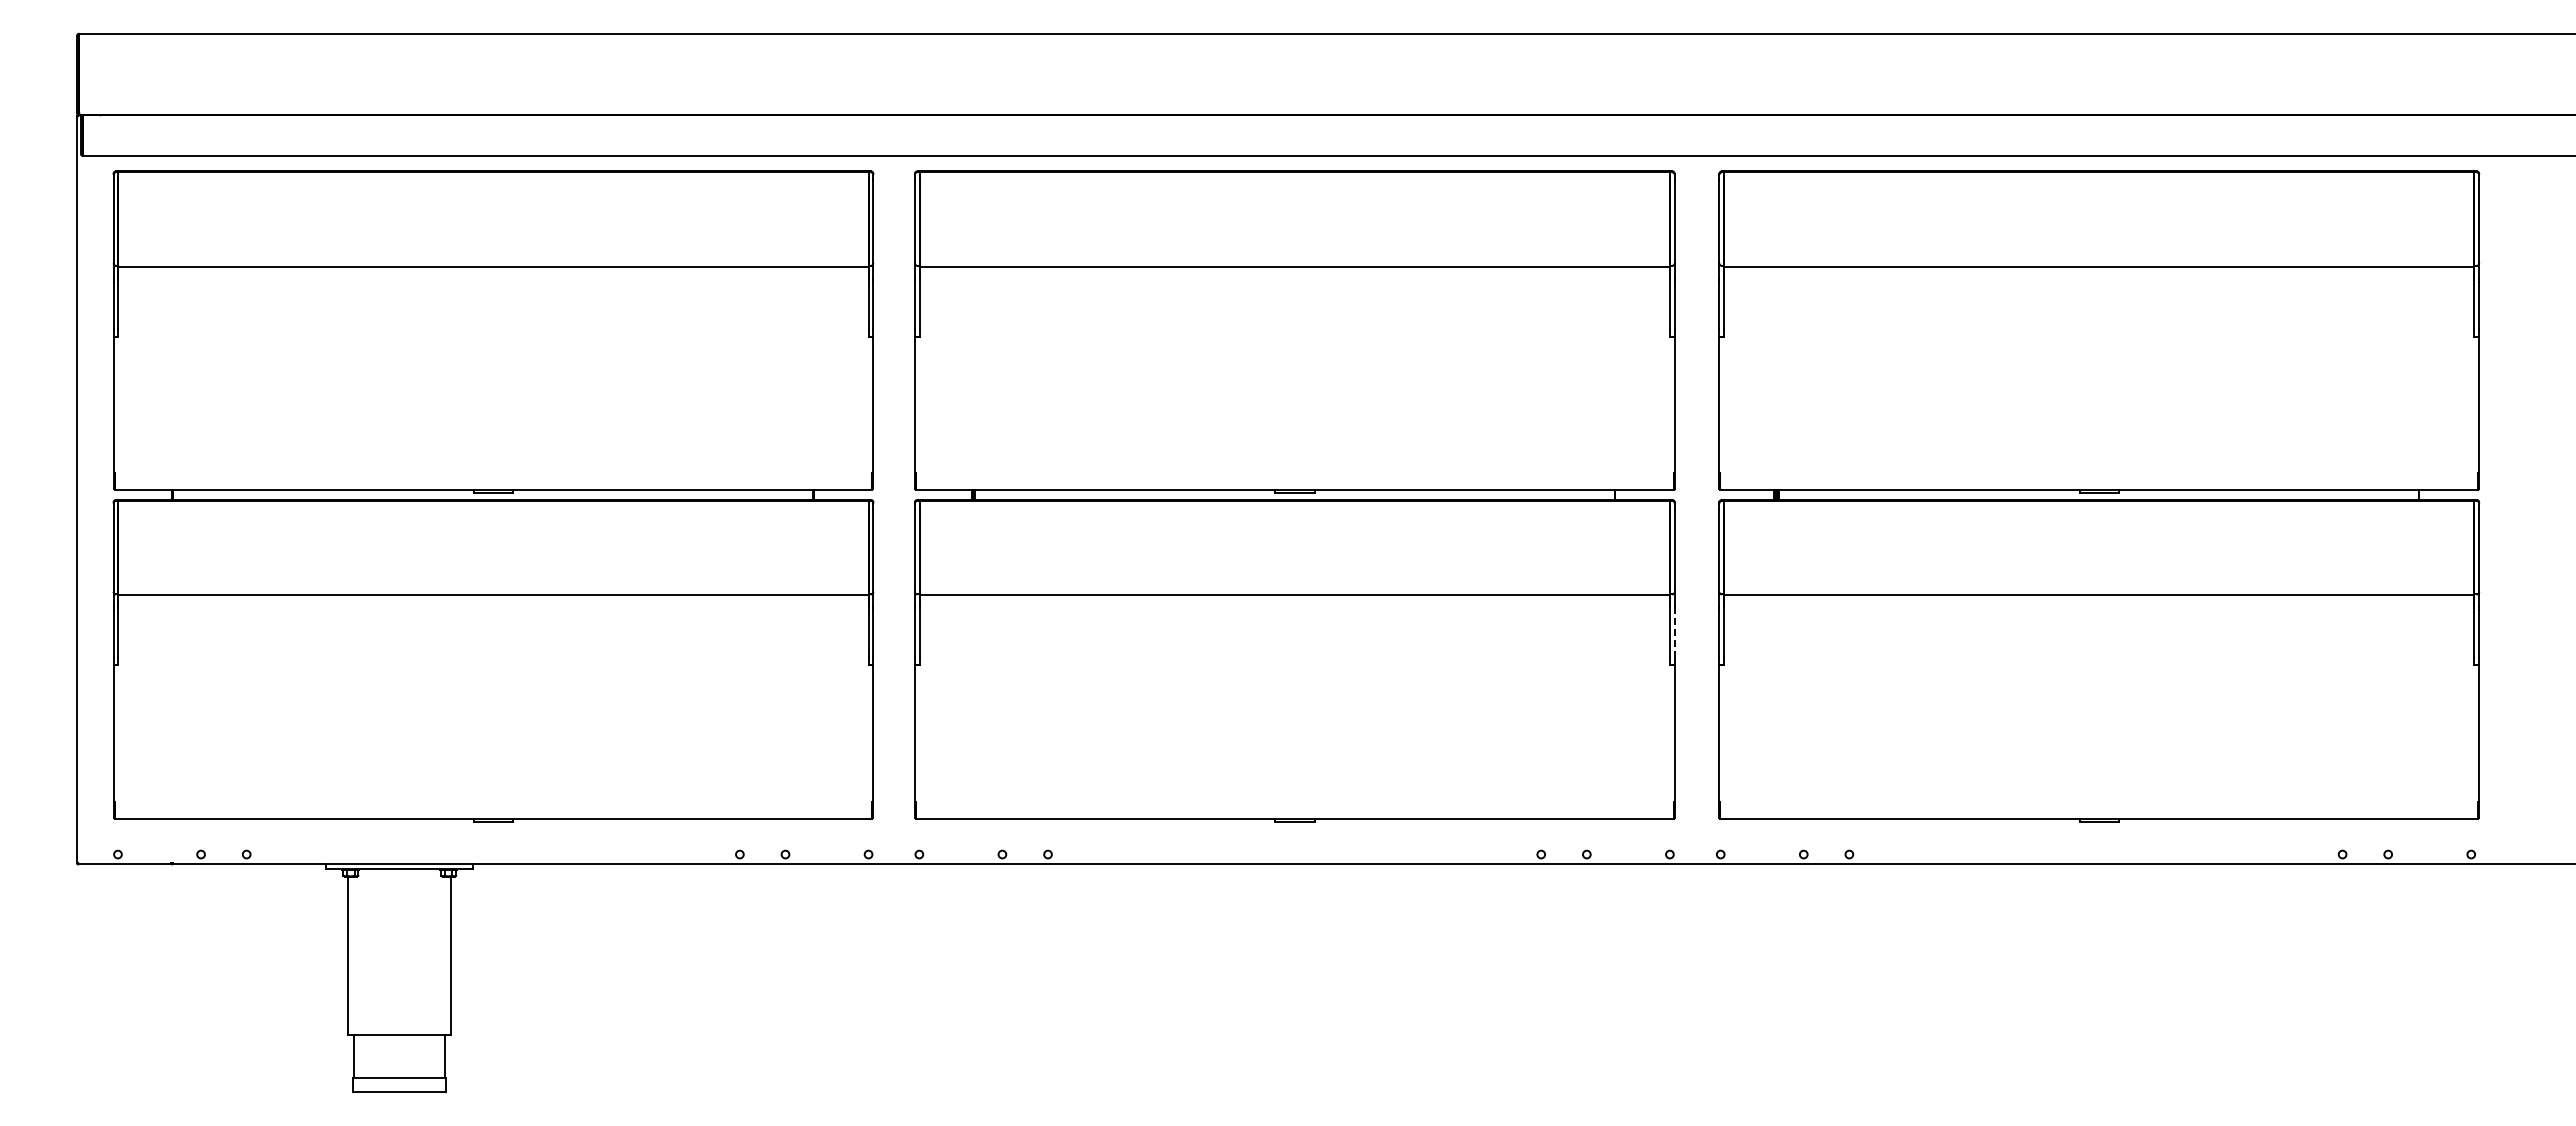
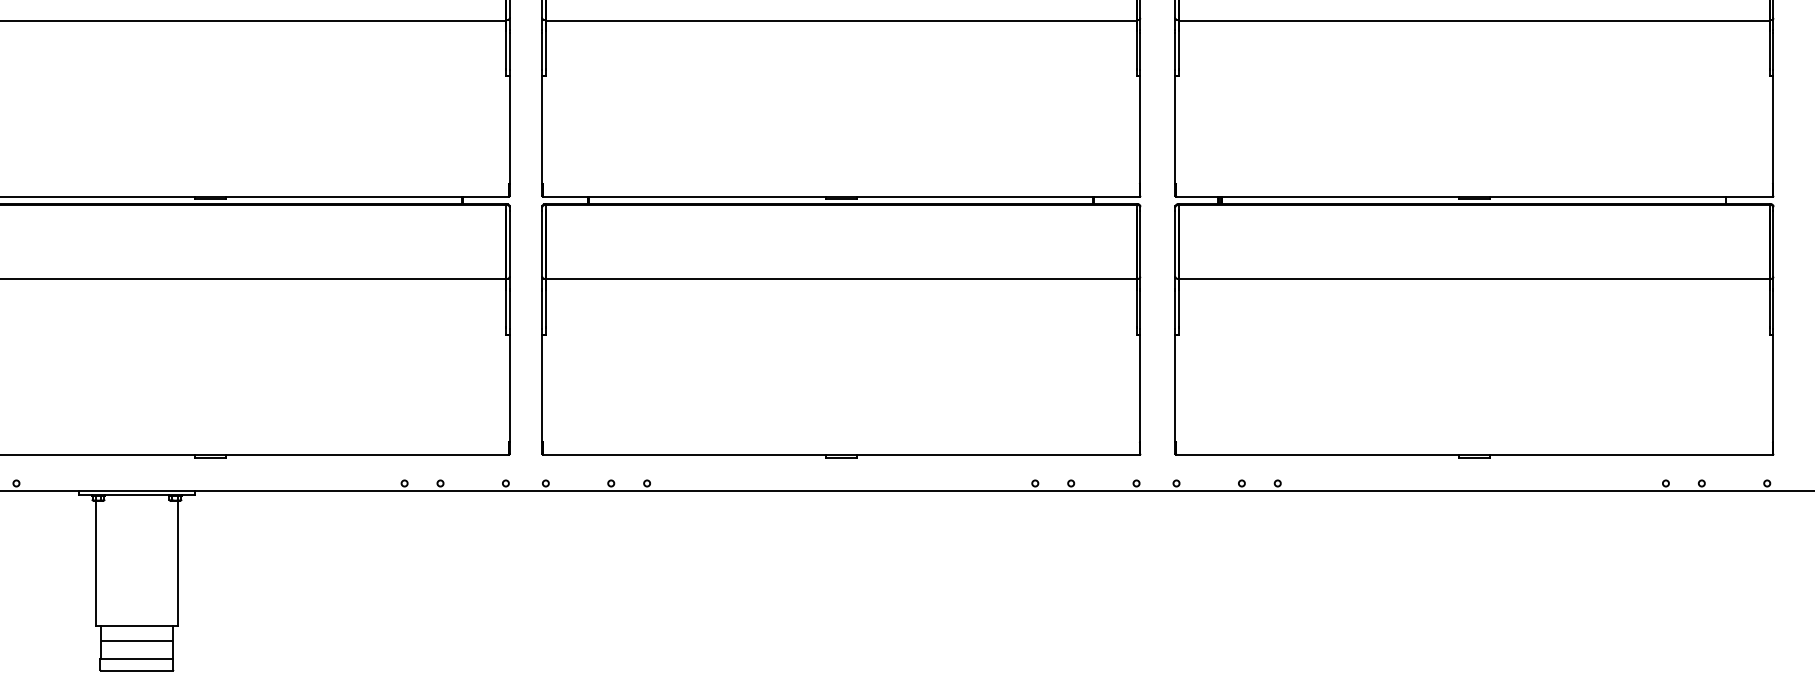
line: (1674, 634) -> (1140, 310), dashed -> solid
line: (399, 1054) -> (136, 640), added

